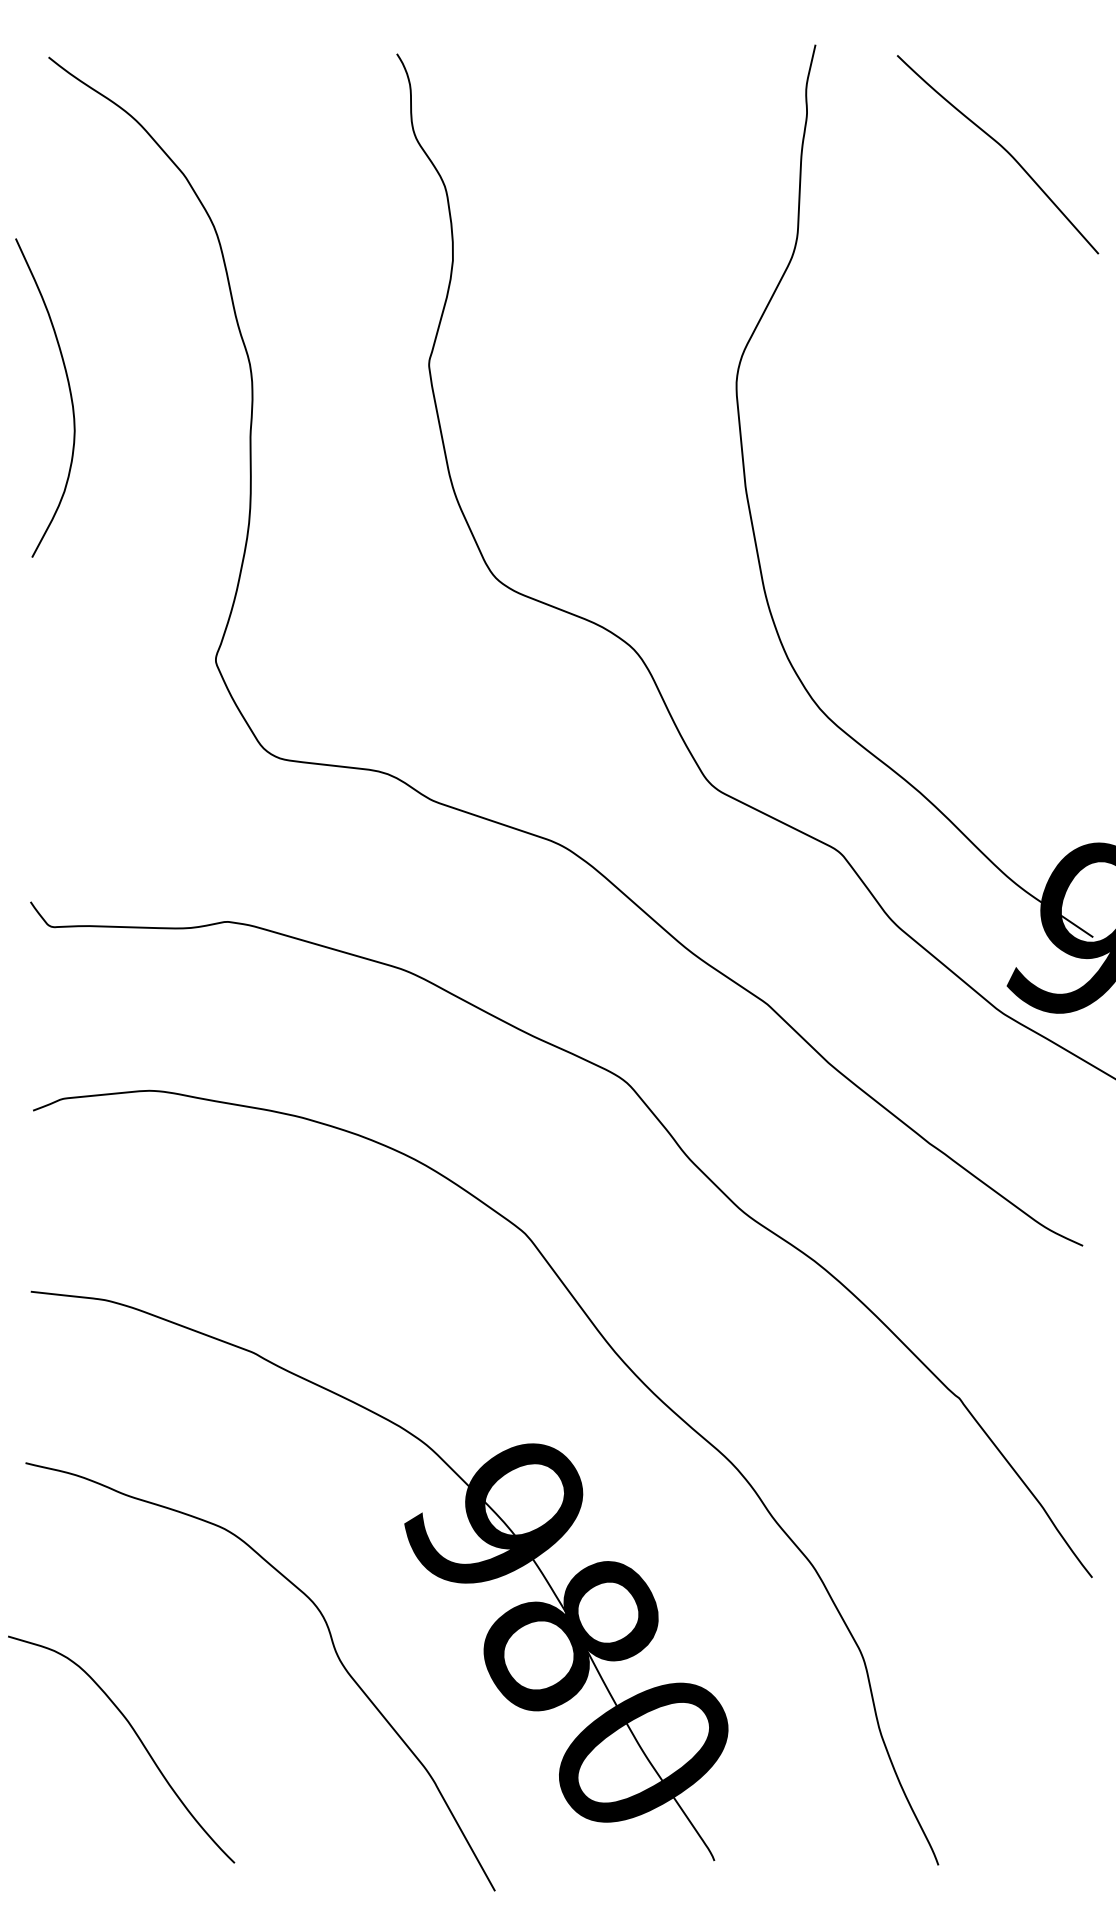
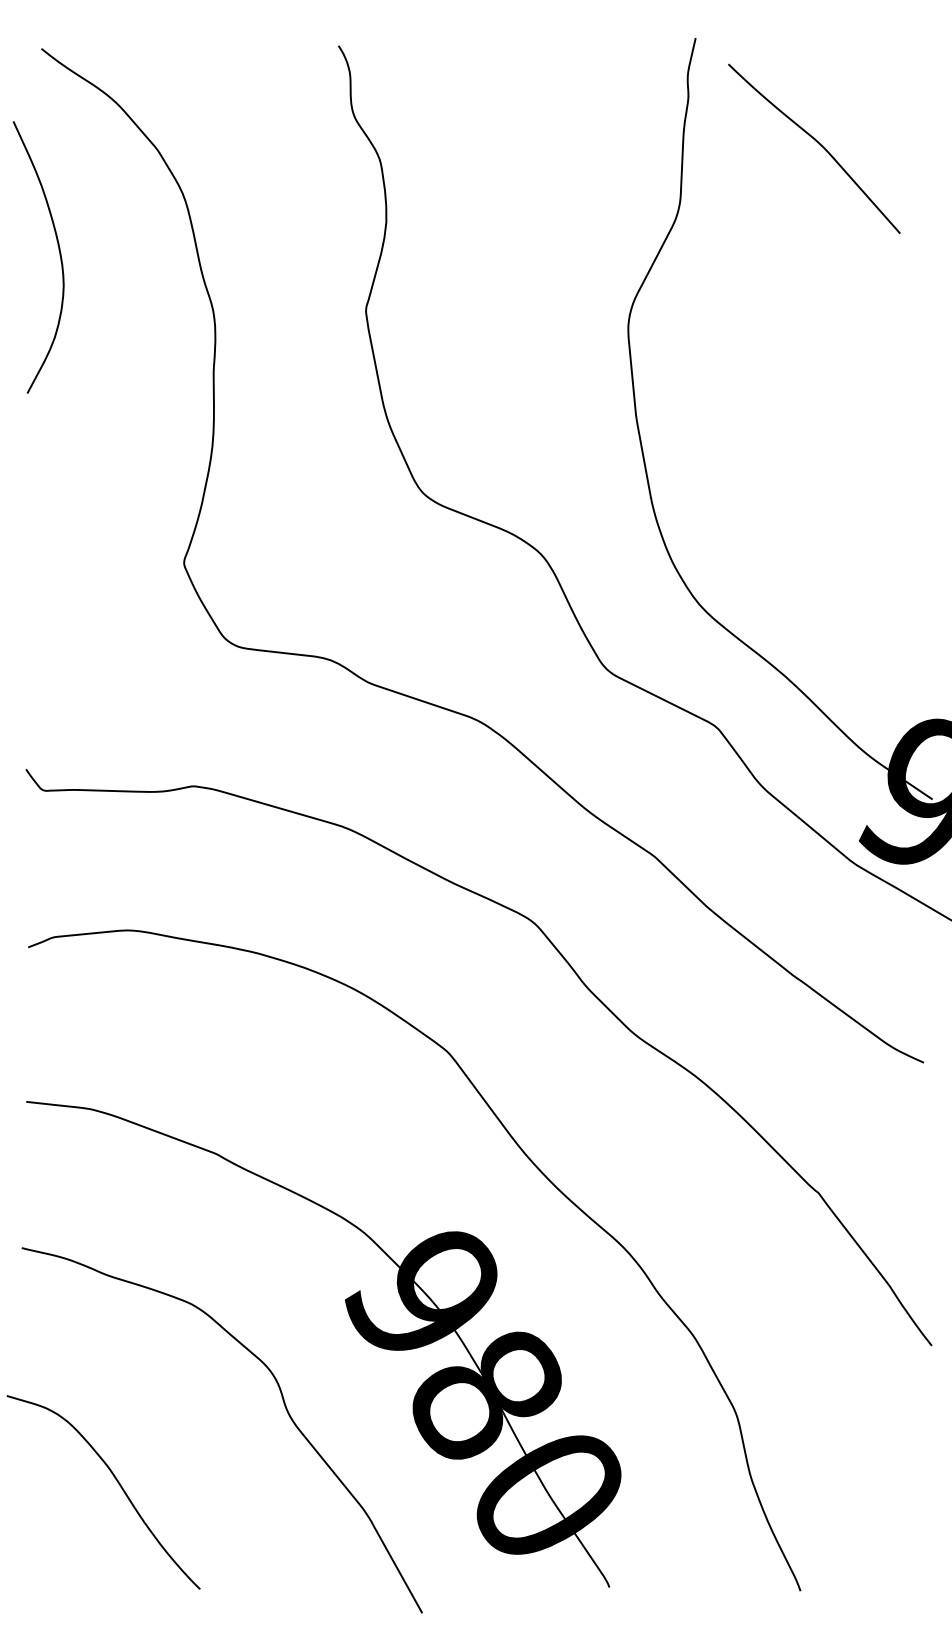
curve: (1001, 148) -> (817, 143), moved
curve: (69, 395) -> (59, 255), moved

